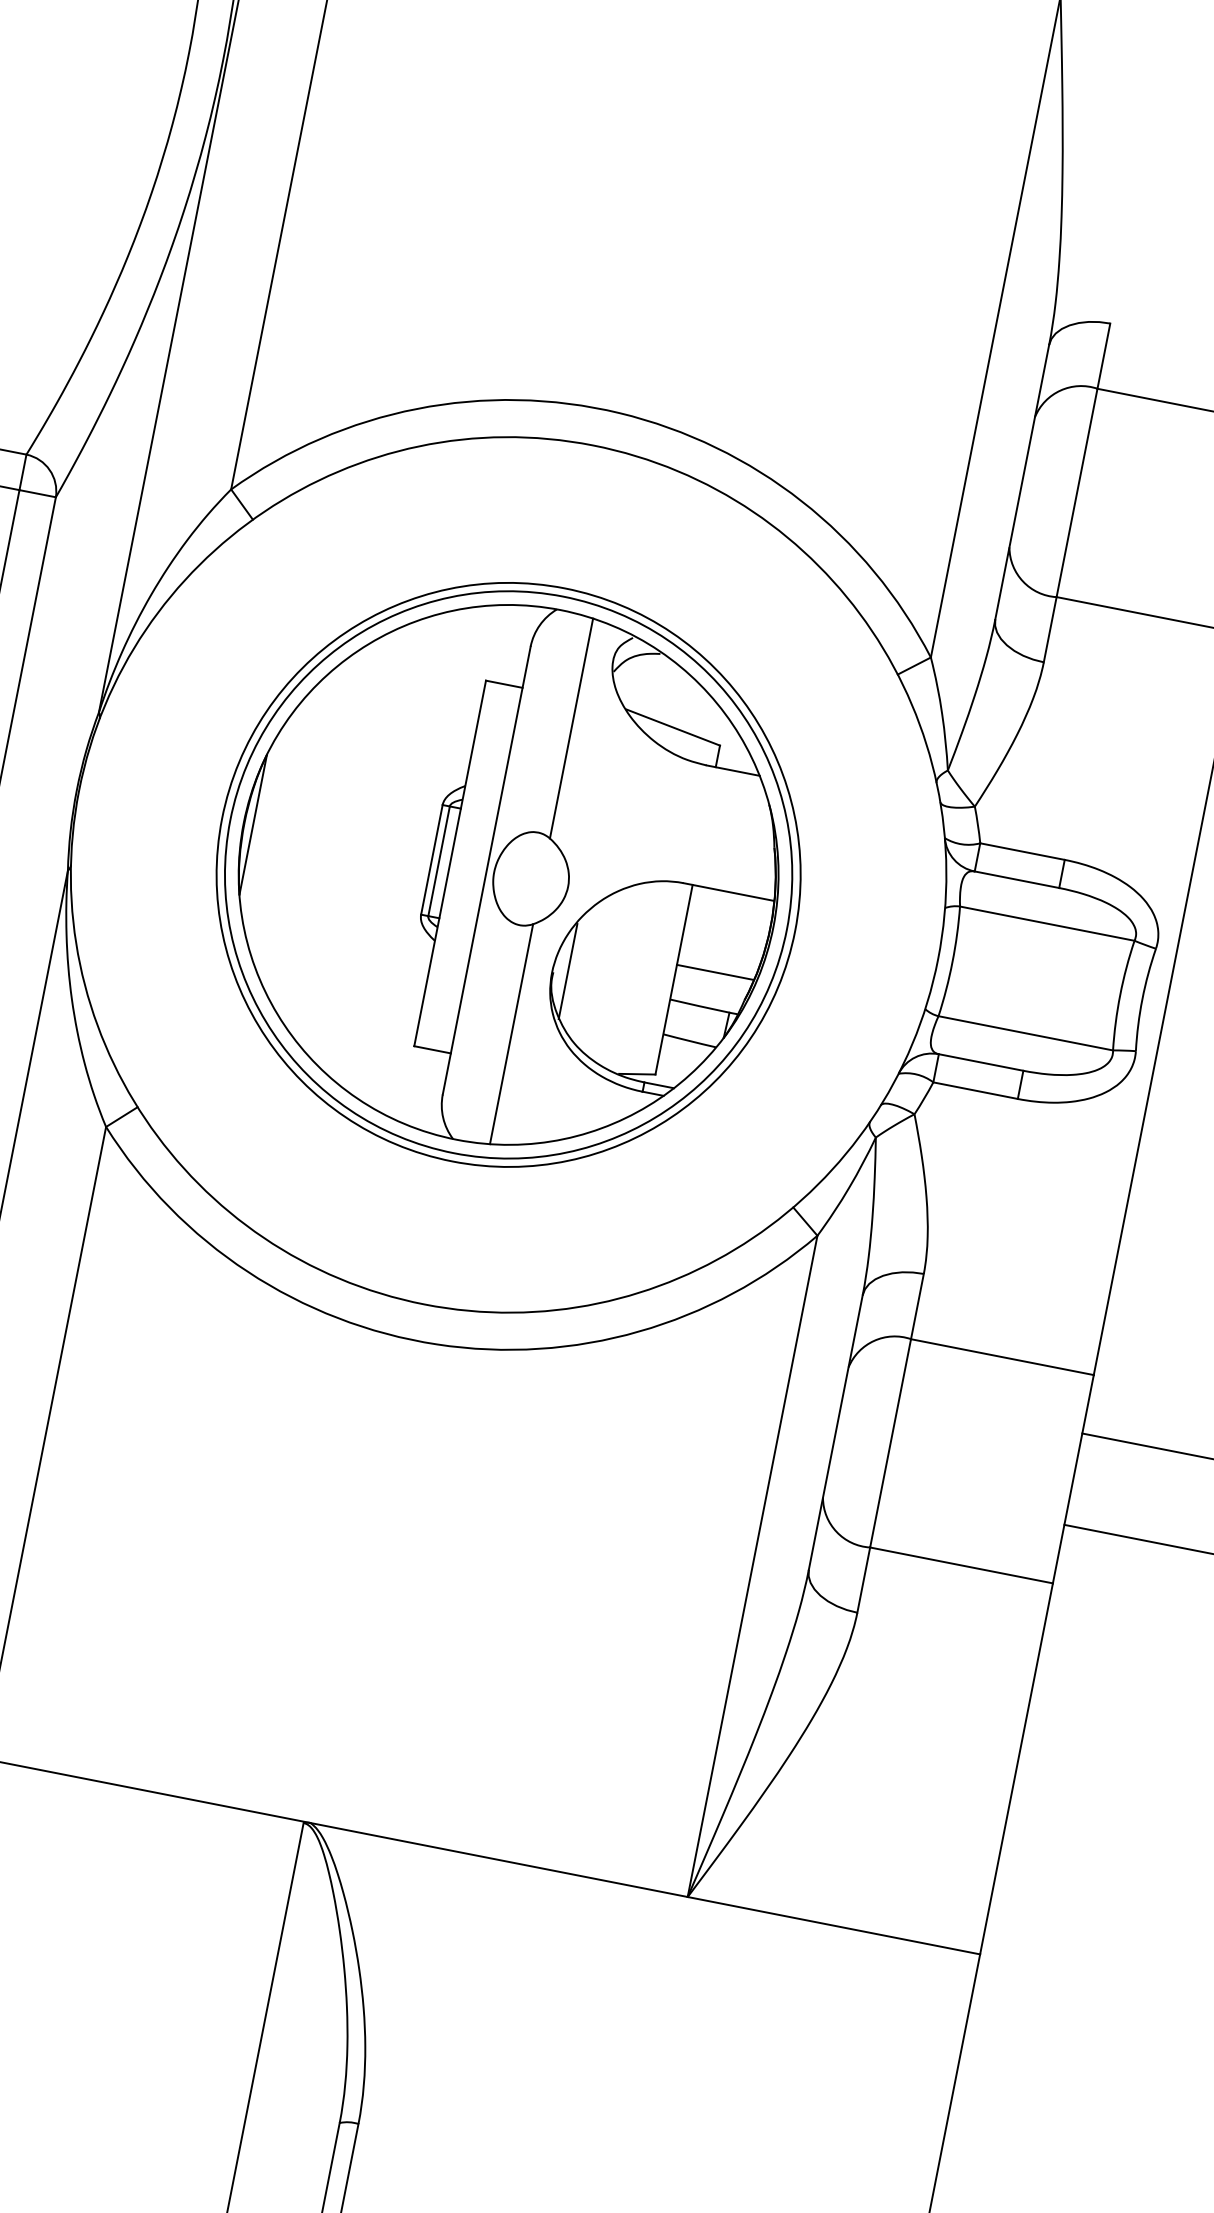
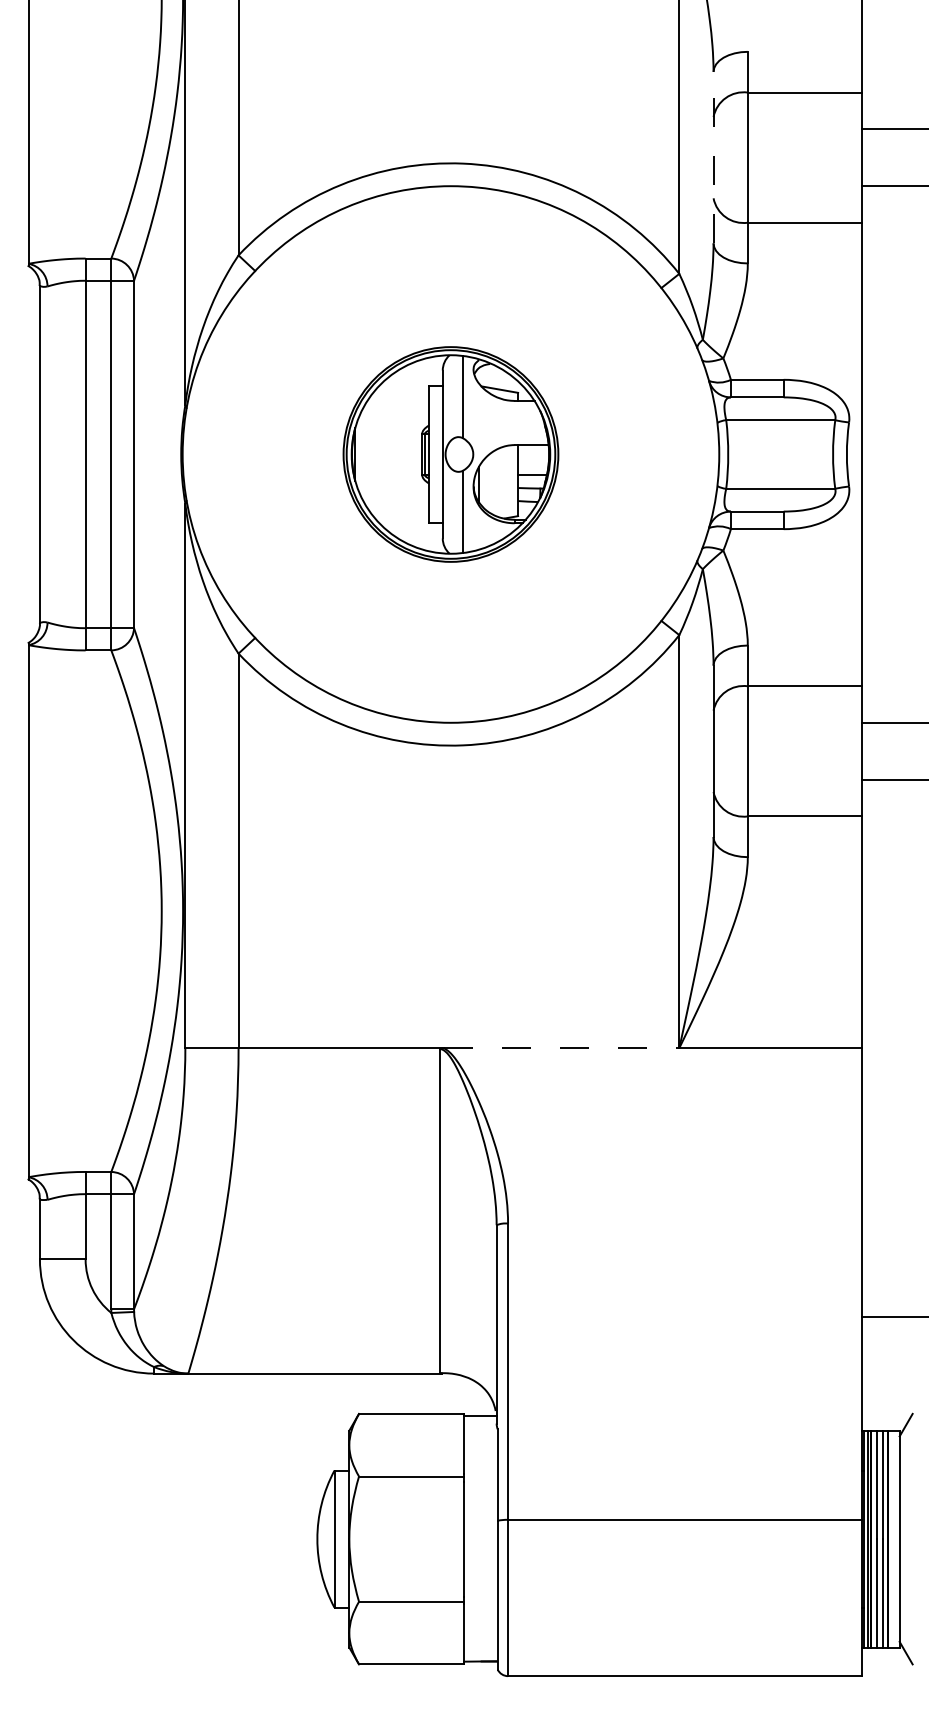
line: (1022, 481) -> (713, 157), solid -> dashed
part: (507, 874) -> (450, 454), size x0.6
line: (499, 1860) -> (561, 1048), solid -> dashed

